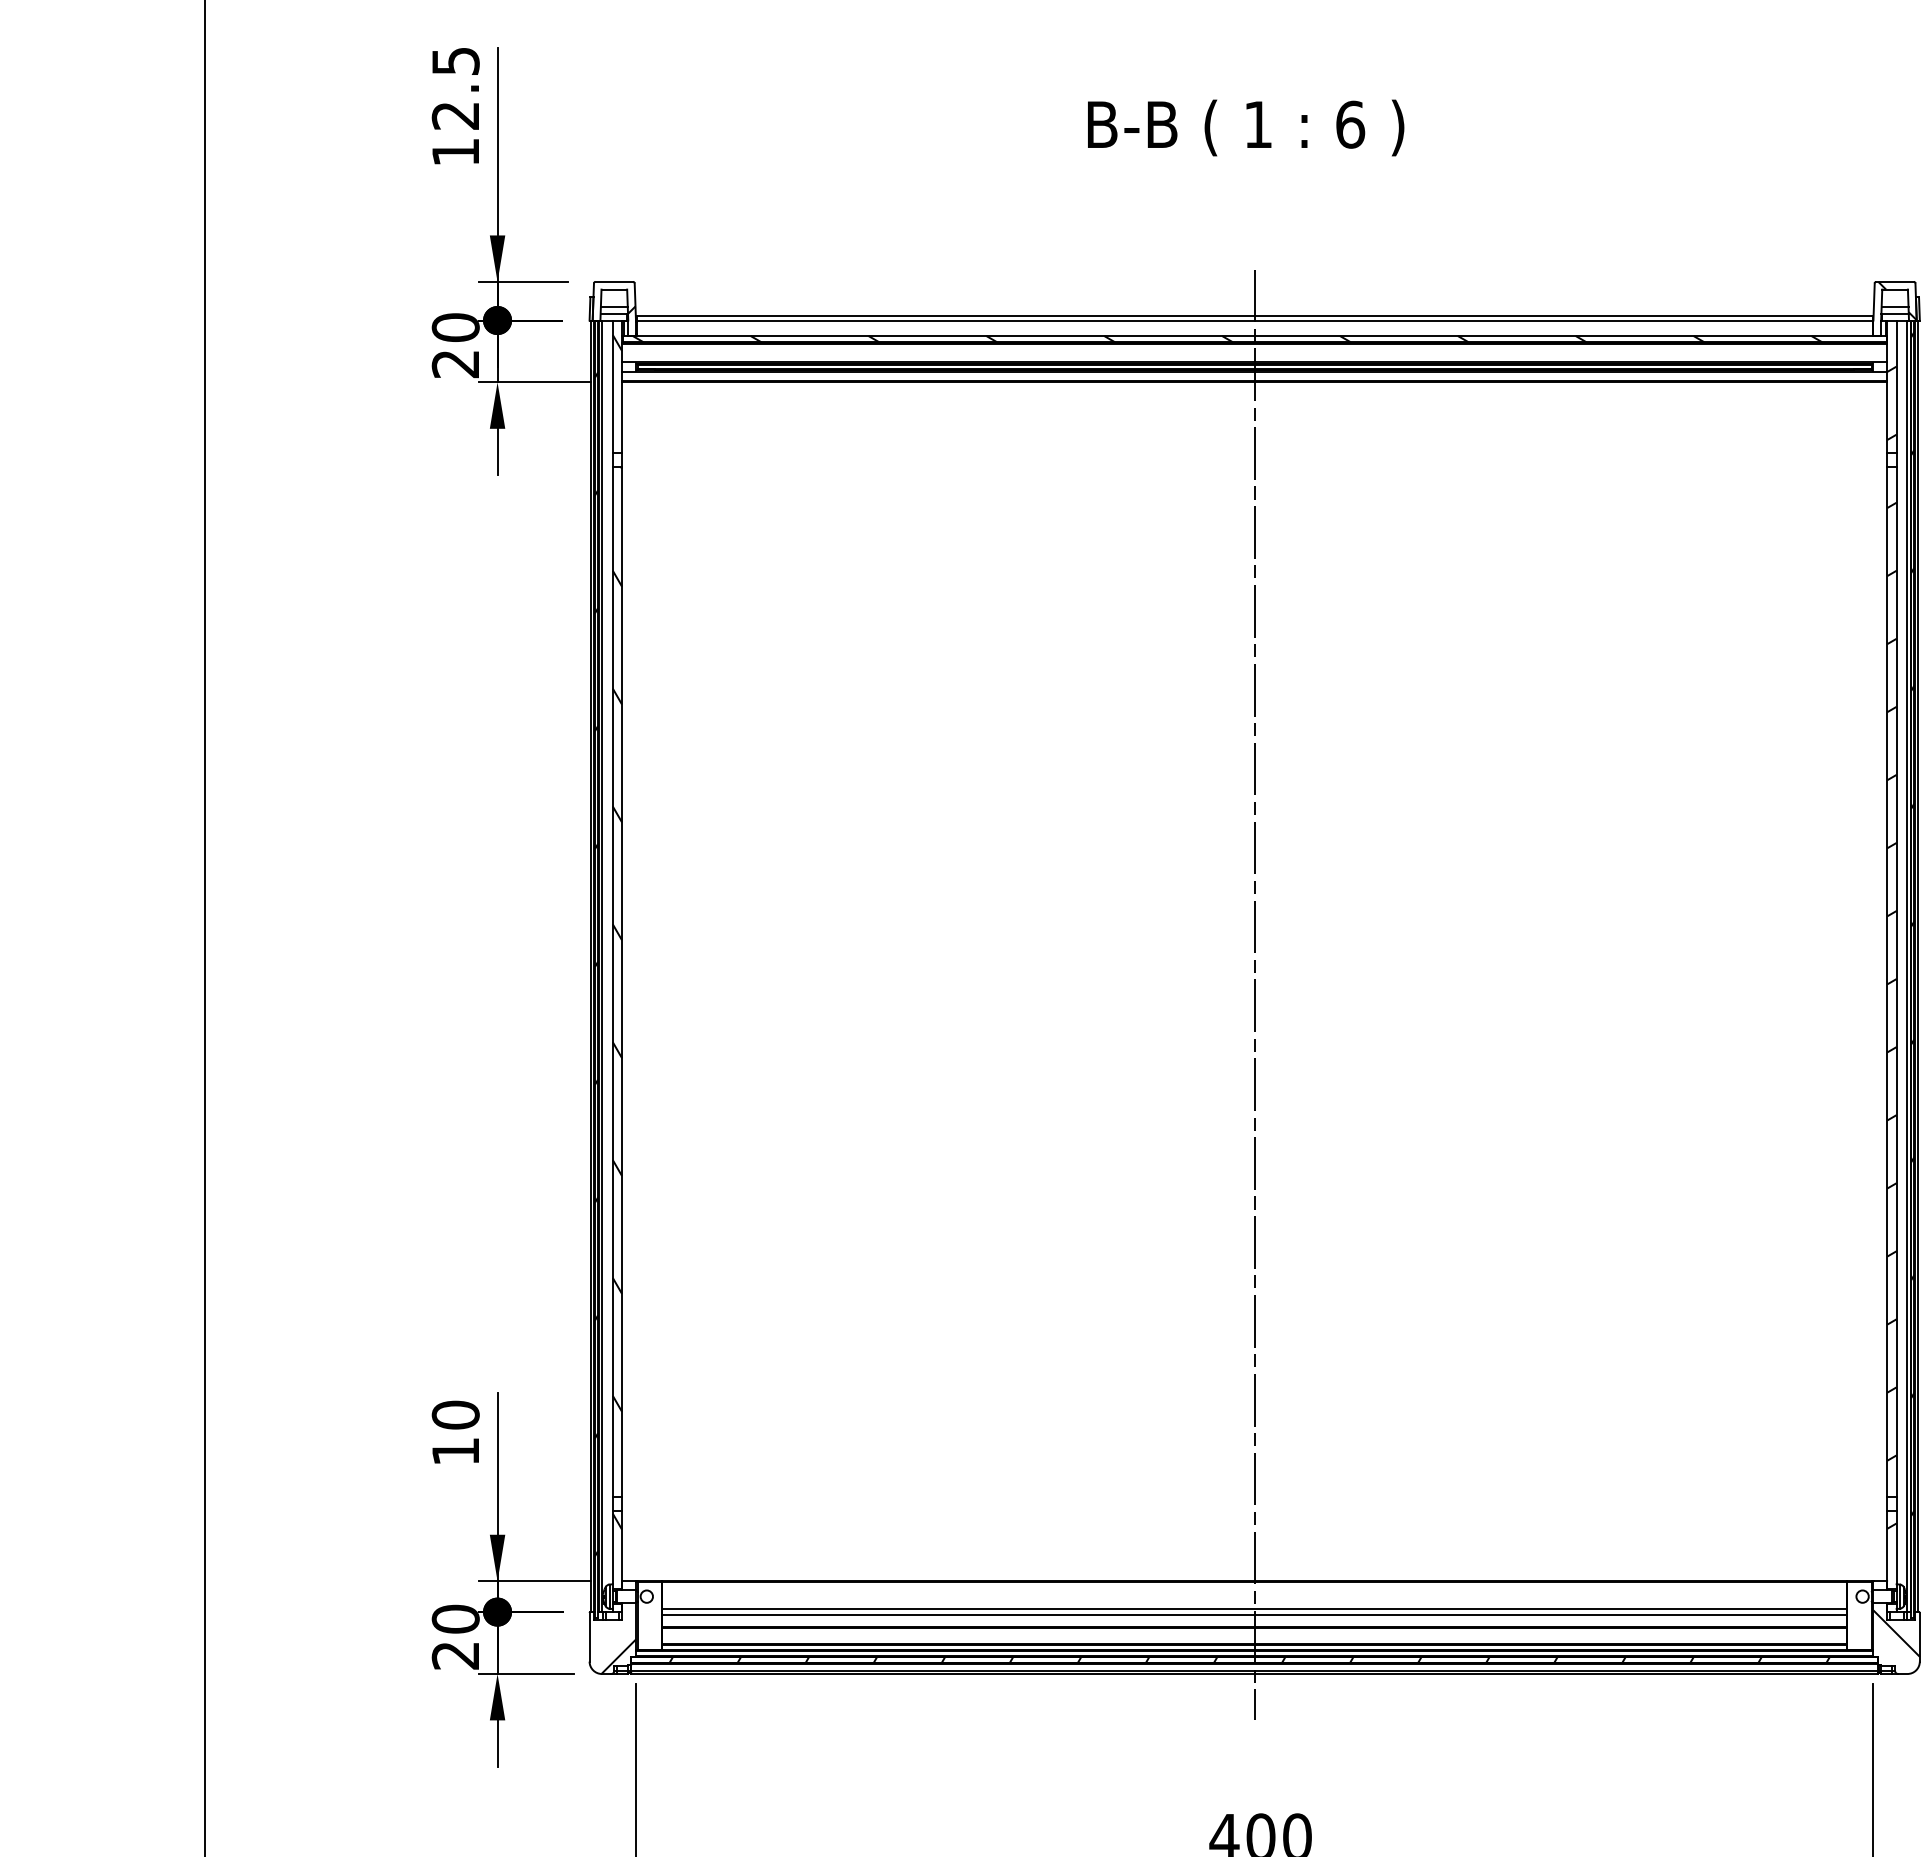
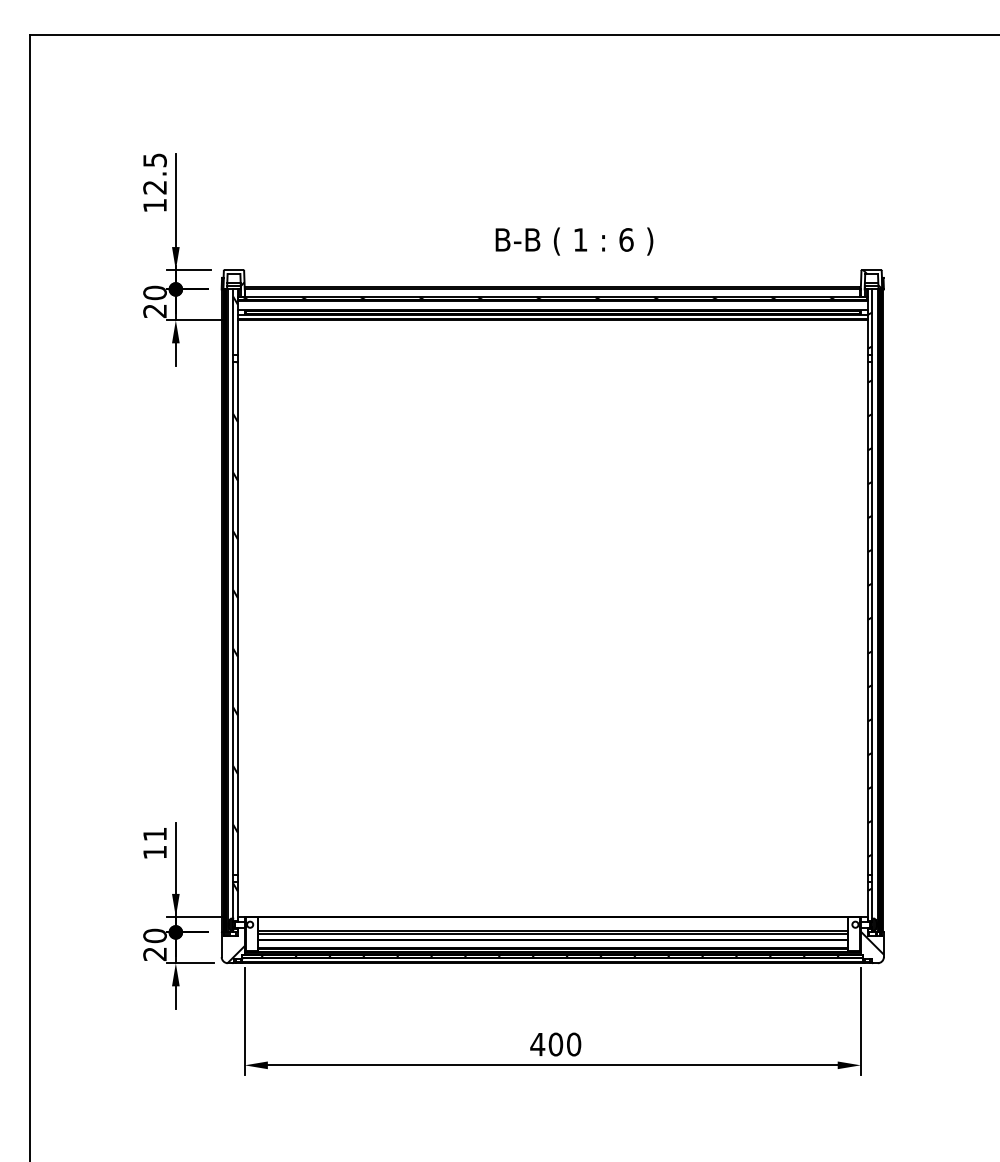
text: (1246, 127) -> (574, 241), moved
line: (1254, 995) -> (552, 625), removed
text: (454, 1415) -> (154, 834), 10 -> 11

